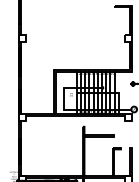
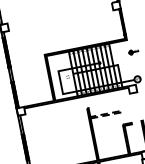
line: (114, 135) -> (122, 111), solid -> dashed

